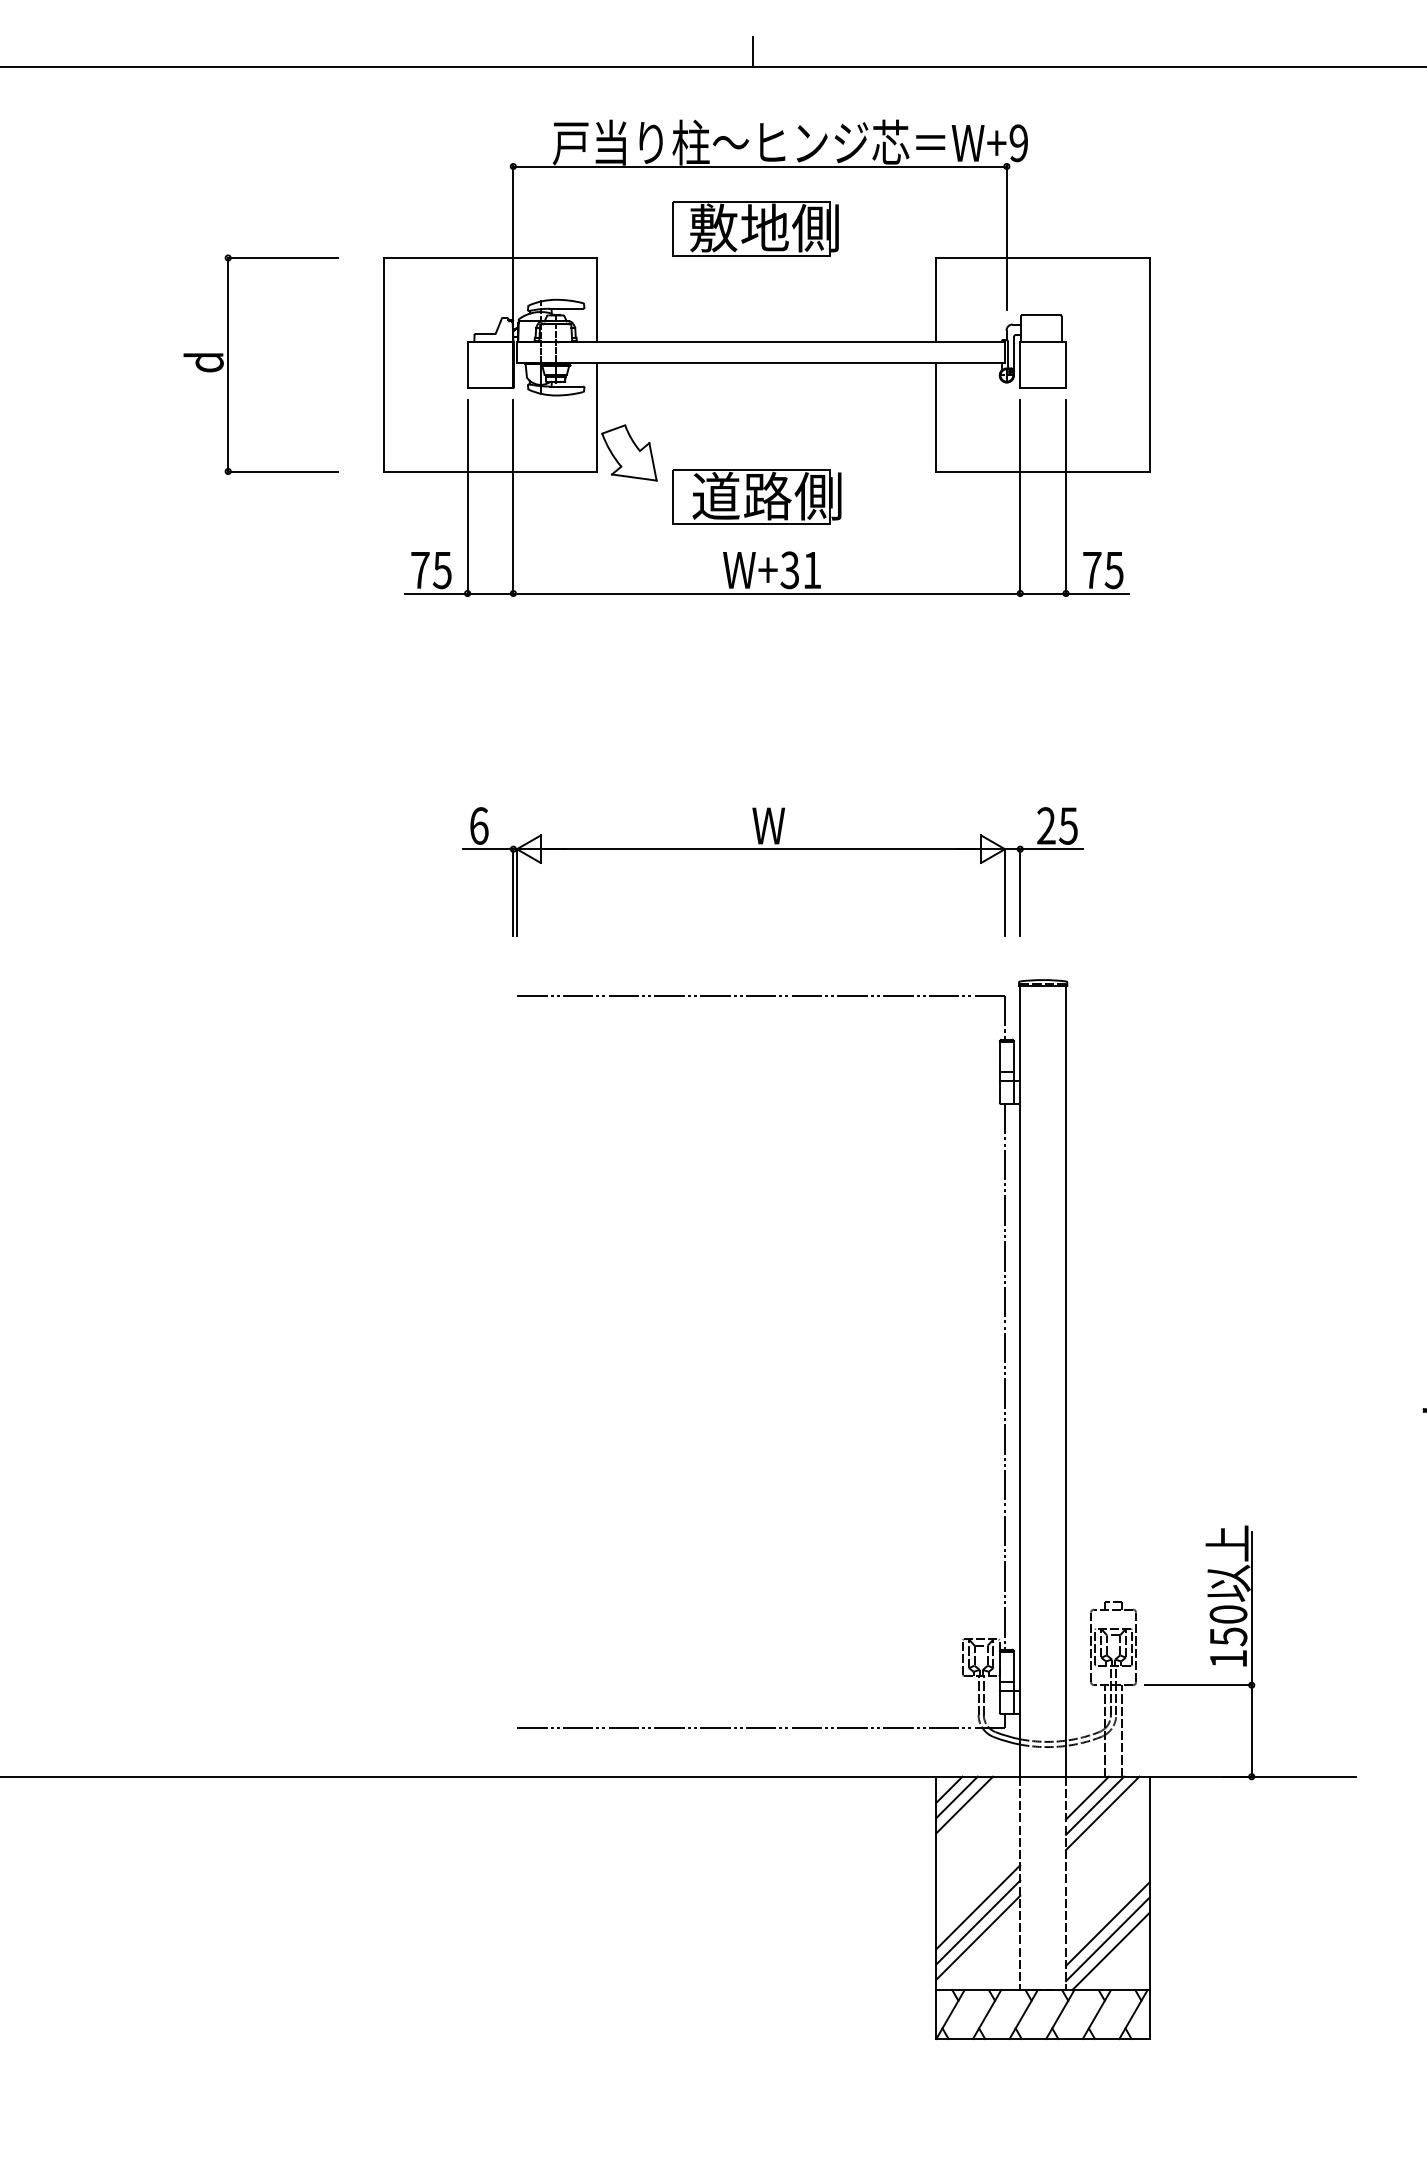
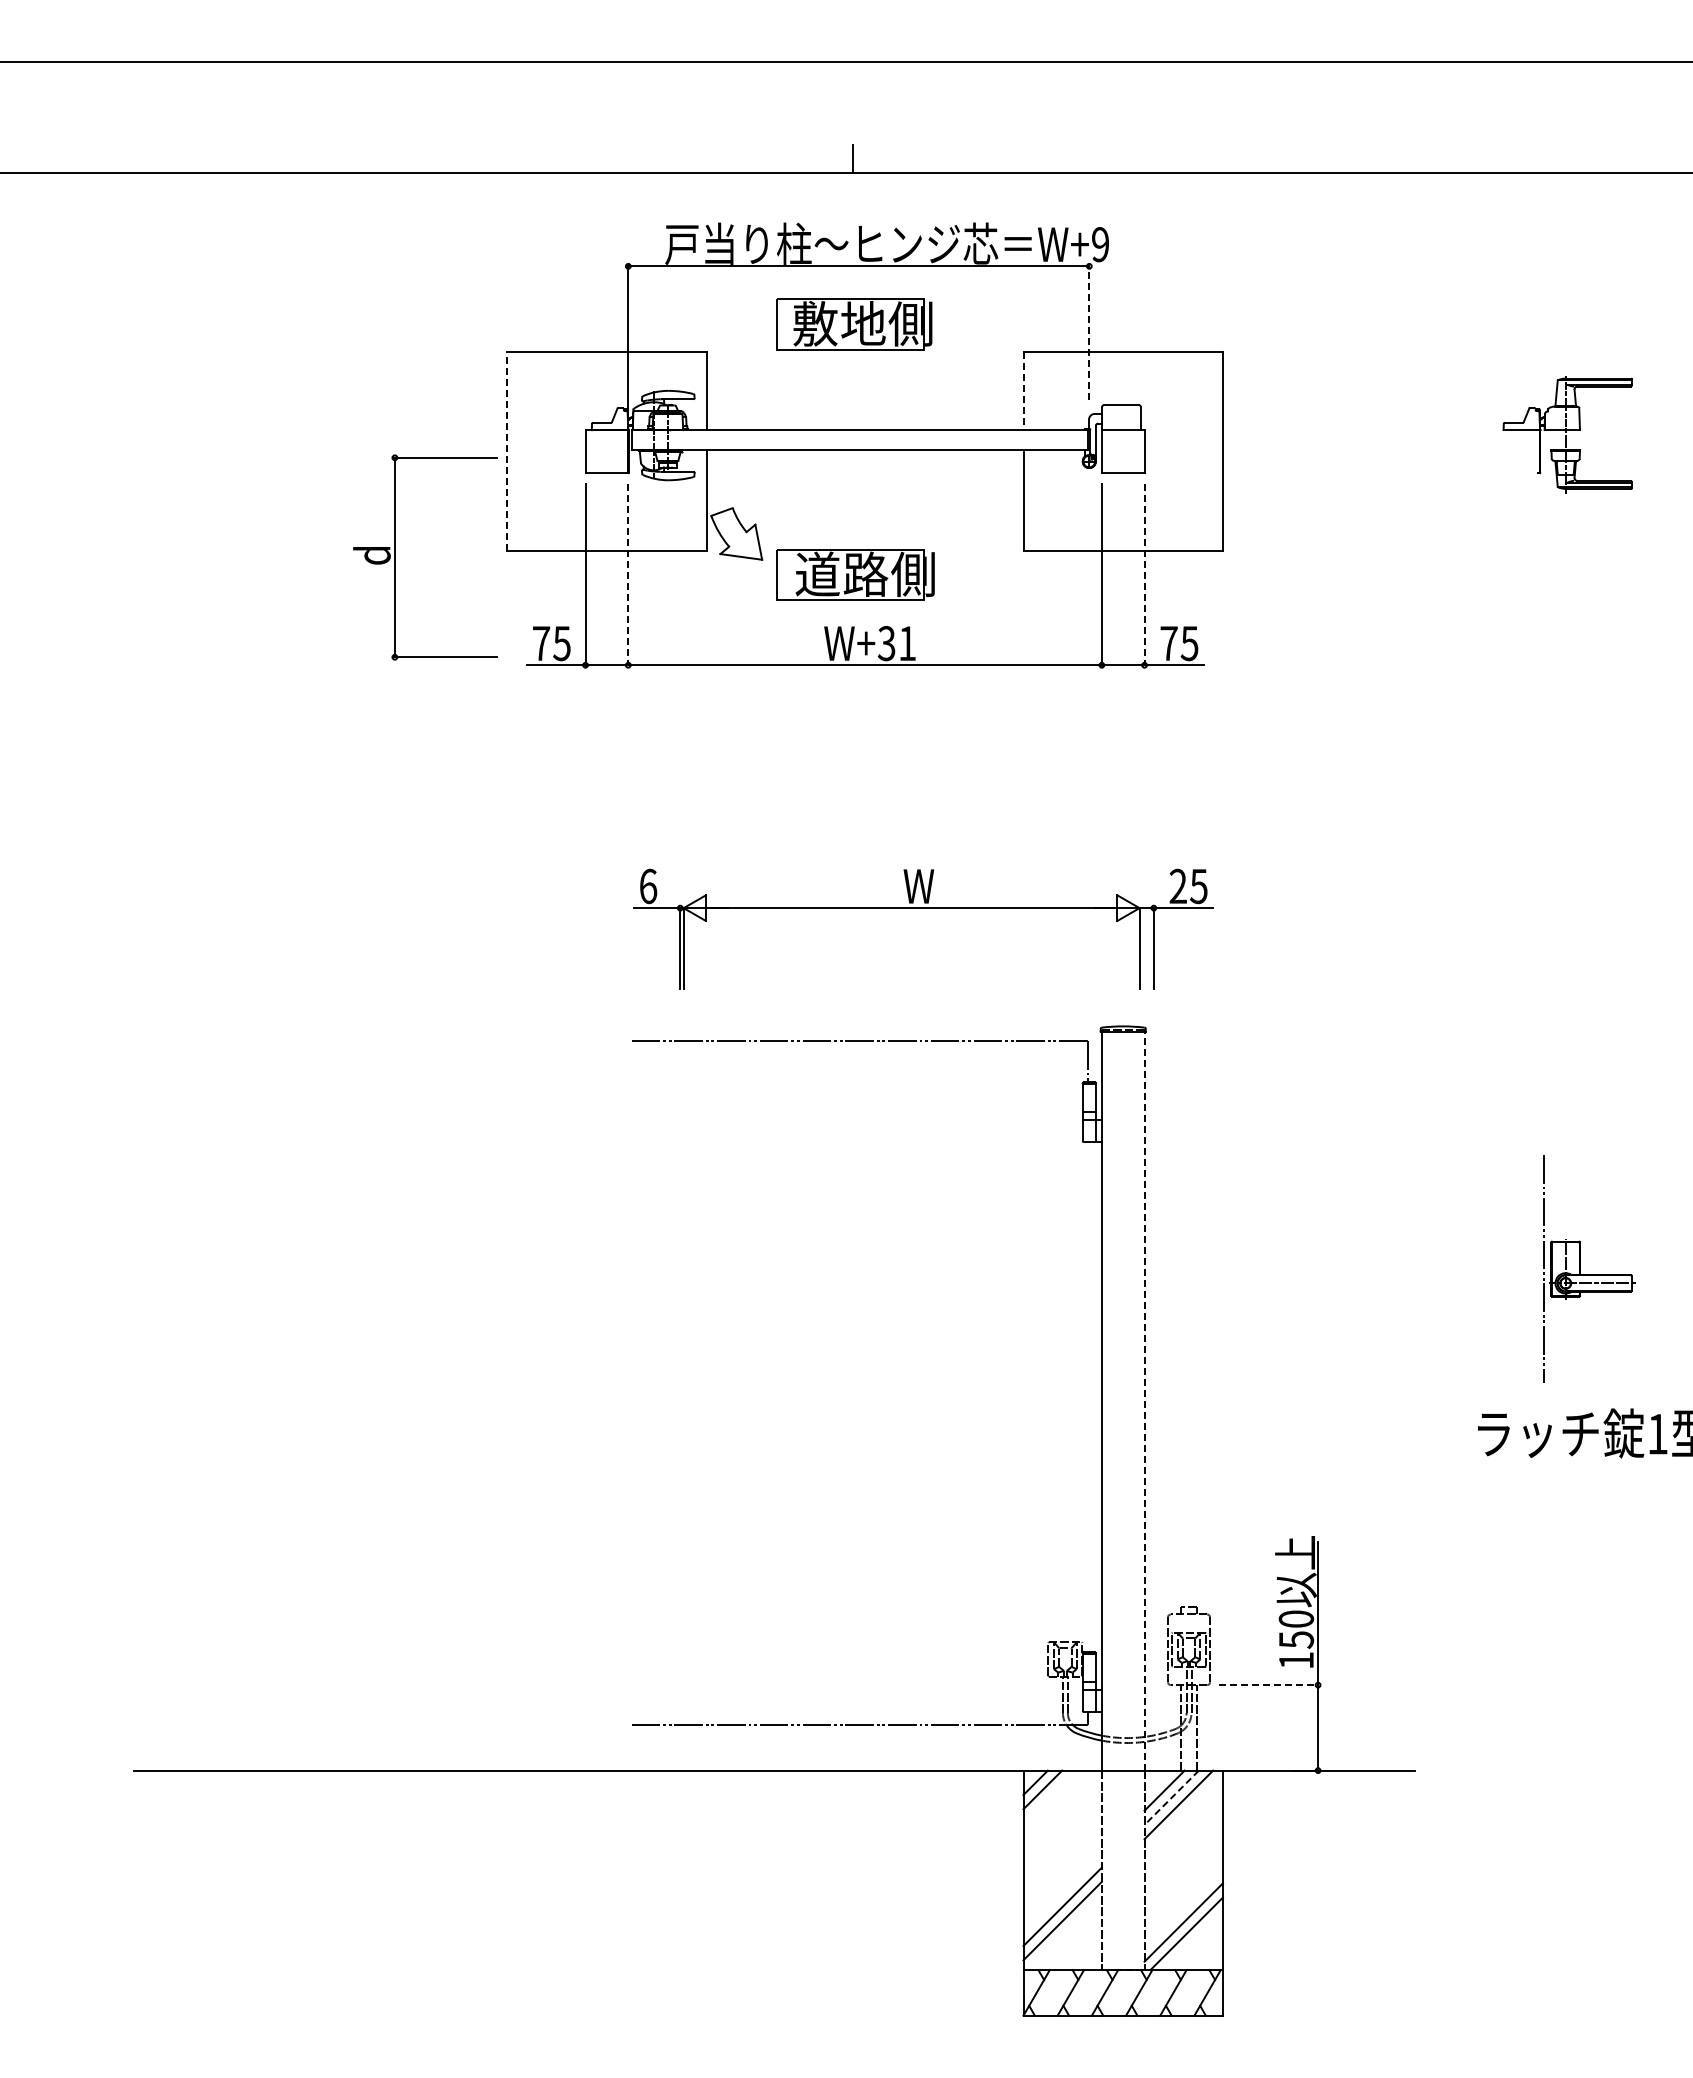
line: (1007, 237) -> (1089, 332), solid -> dashed
line: (936, 300) -> (1023, 391), solid -> dashed
part: (228, 364) -> (395, 557), moved
line: (384, 364) -> (507, 451), solid -> dashed
line: (513, 497) -> (628, 575), solid -> dashed
line: (1065, 497) -> (1144, 575), solid -> dashed
part: (773, 849) -> (923, 908), moved
line: (1004, 1377) -> (1087, 1397), removed
line: (1065, 1380) -> (1144, 1400), solid -> dashed
line: (1199, 1685) -> (1269, 1685), solid -> dashed
line: (964, 1804) -> (1049, 1796), removed
line: (1094, 1806) -> (1171, 1798), solid -> dashed
line: (978, 1907) -> (1062, 1892), removed
line: (1107, 1924) -> (1183, 1908), removed

